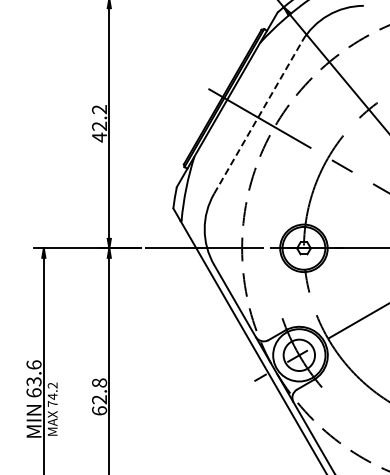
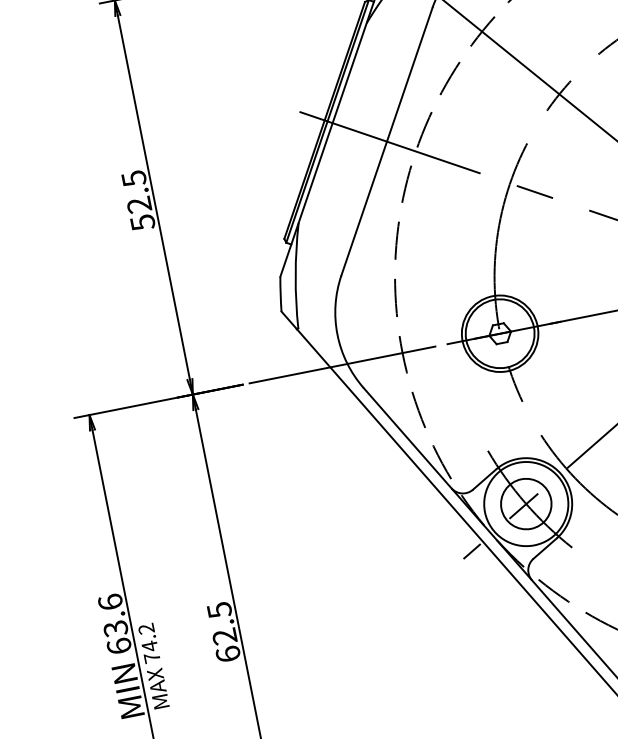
line: (258, 117) -> (387, 141), dashed -> solid
text: (99, 123) -> (138, 200), 42.2 -> 52.5
text: (99, 382) -> (219, 609), 62.8 -> 62.5

